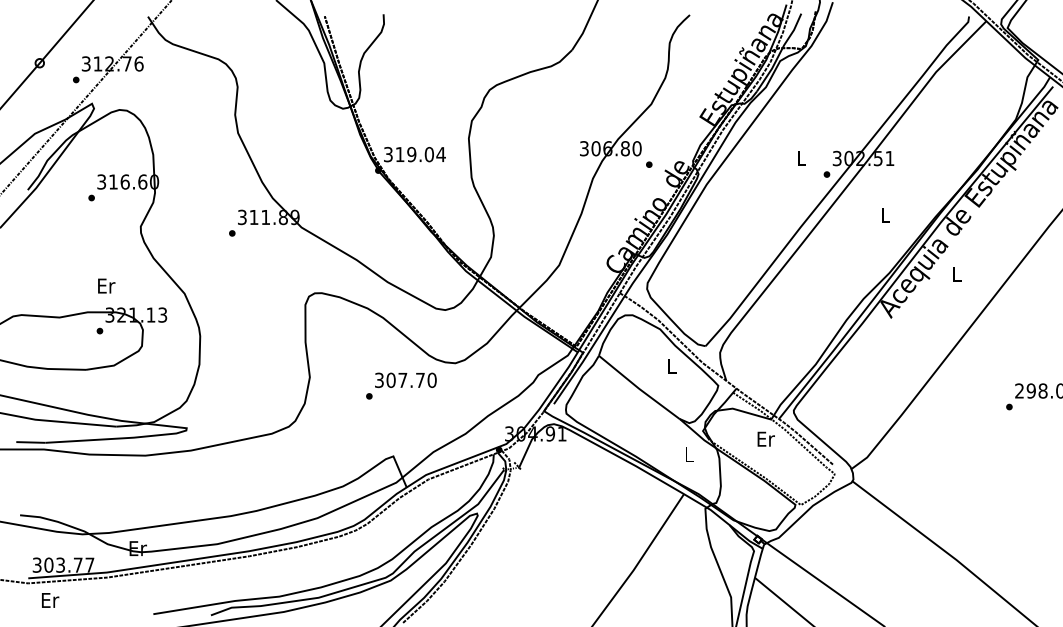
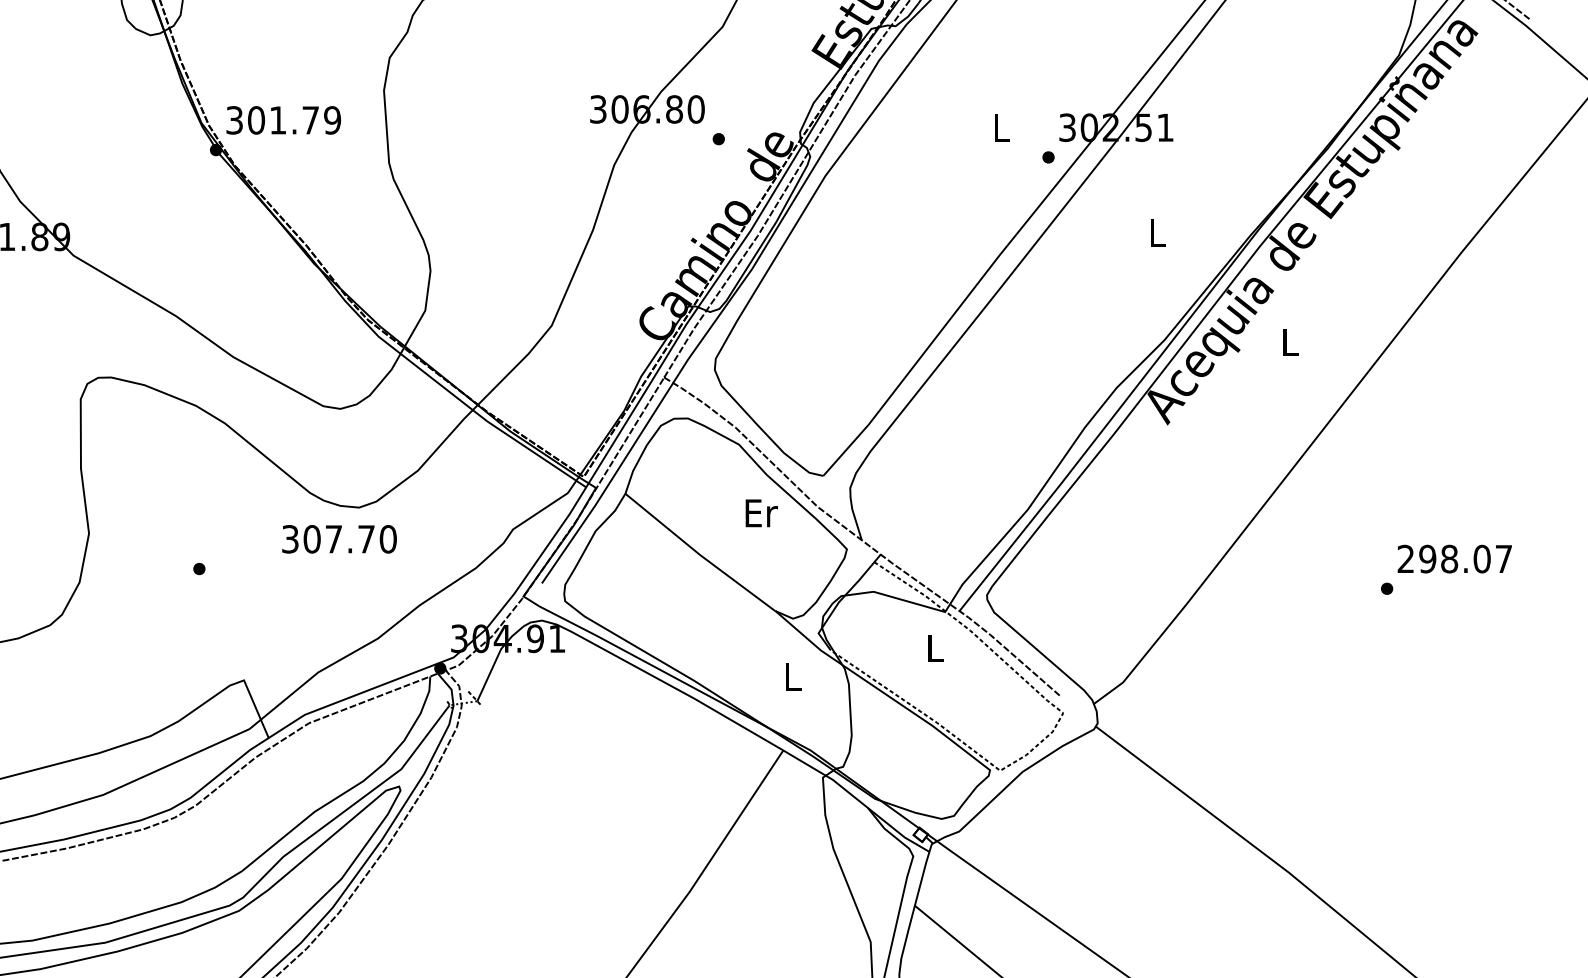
text: (420, 154) -> (294, 120), 319.04 -> 301.79
text: (672, 366) -> (761, 513), L -> Er
text: (405, 379) -> (338, 537), moved
text: (765, 438) -> (934, 647), Er -> L

